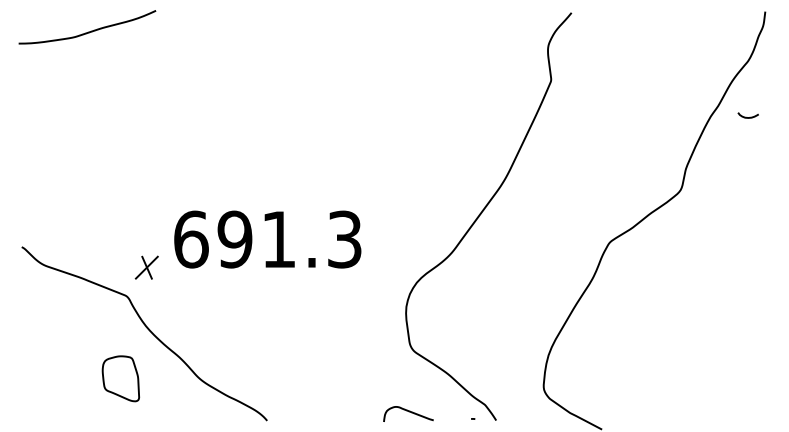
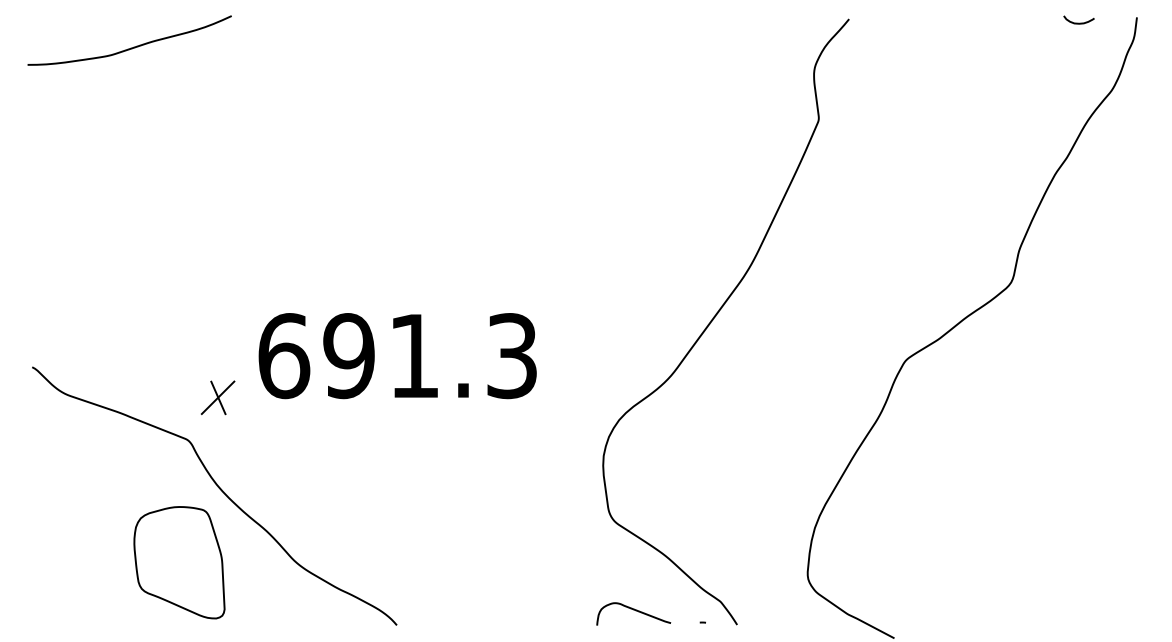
curve: (746, 116) -> (1076, 21), moved
part: (120, 378) -> (178, 562), size x1.67
curve: (409, 412) -> (635, 611), moved

